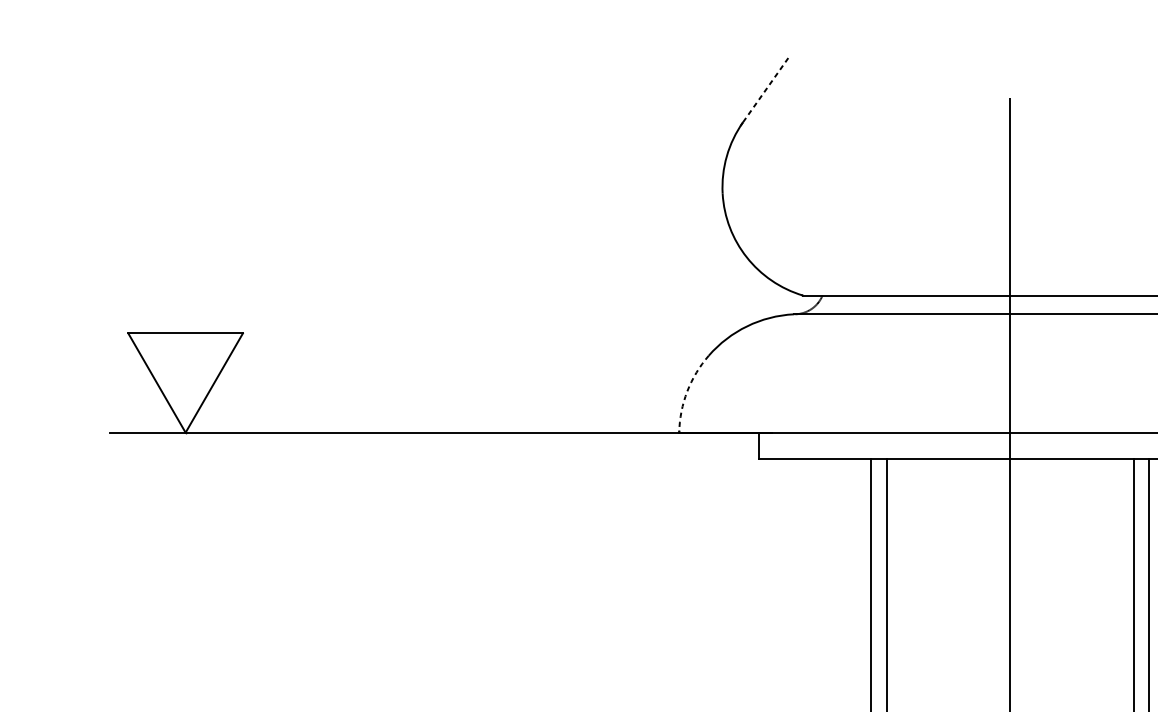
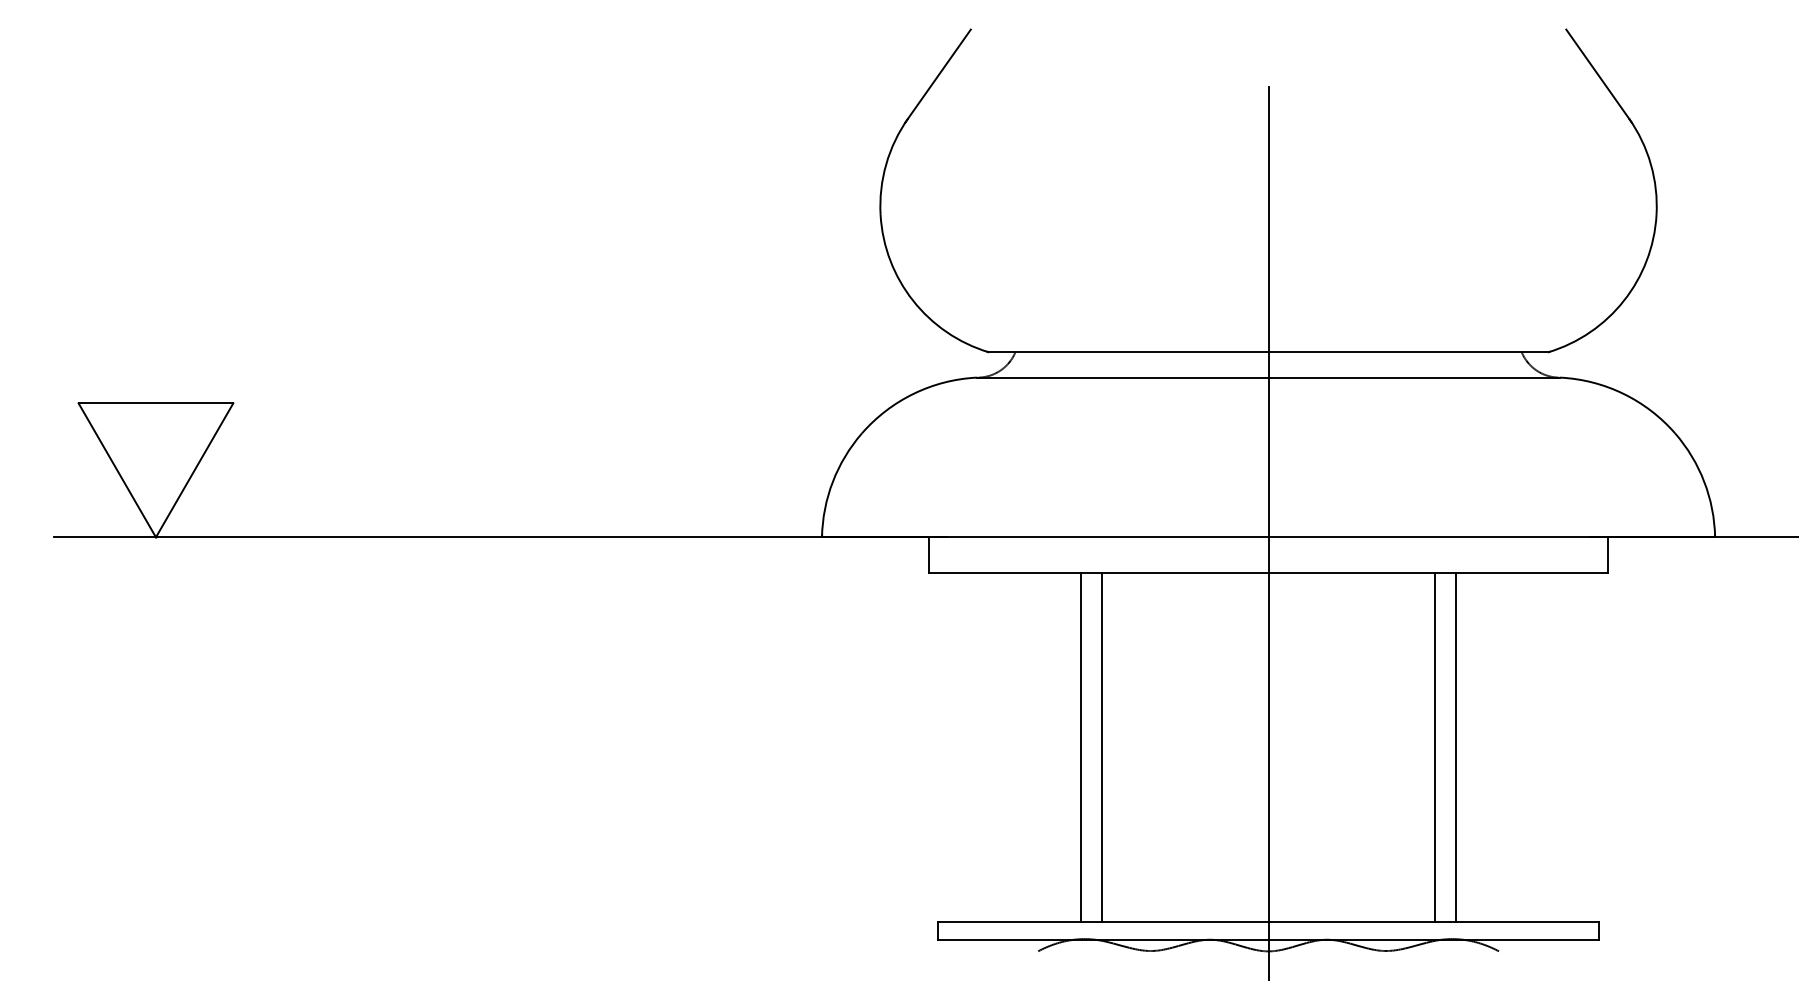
line: (766, 88) -> (939, 73), dashed -> solid
arc: (687, 391) -> (832, 481), dashed -> solid

